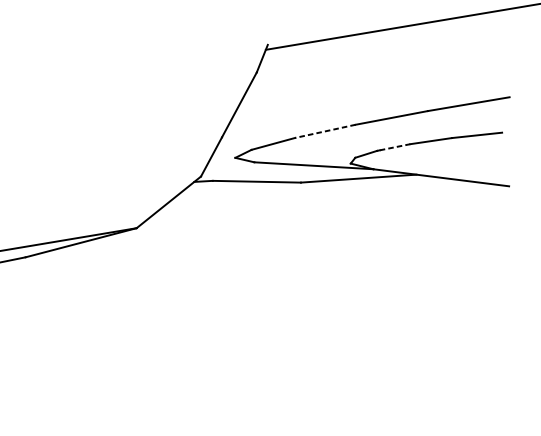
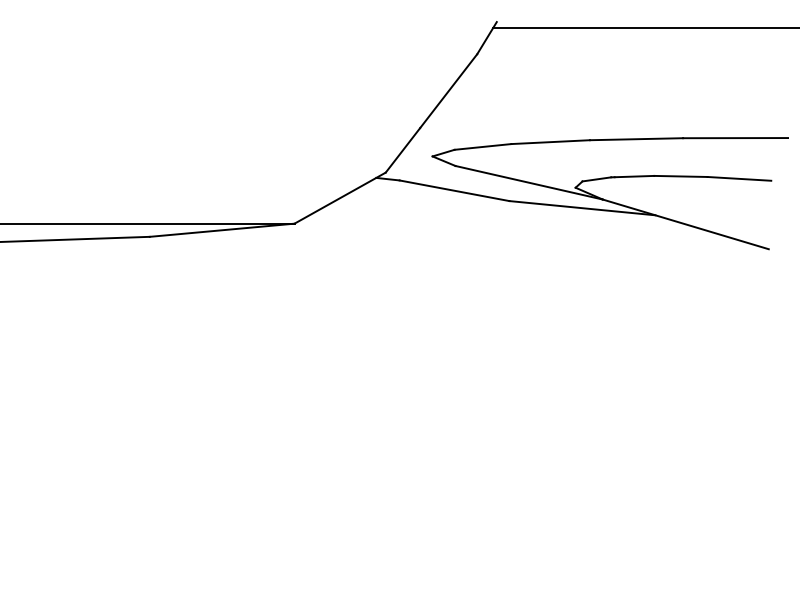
line: (325, 131) -> (550, 142), dashed -> solid
line: (395, 147) -> (634, 176), dashed -> solid

